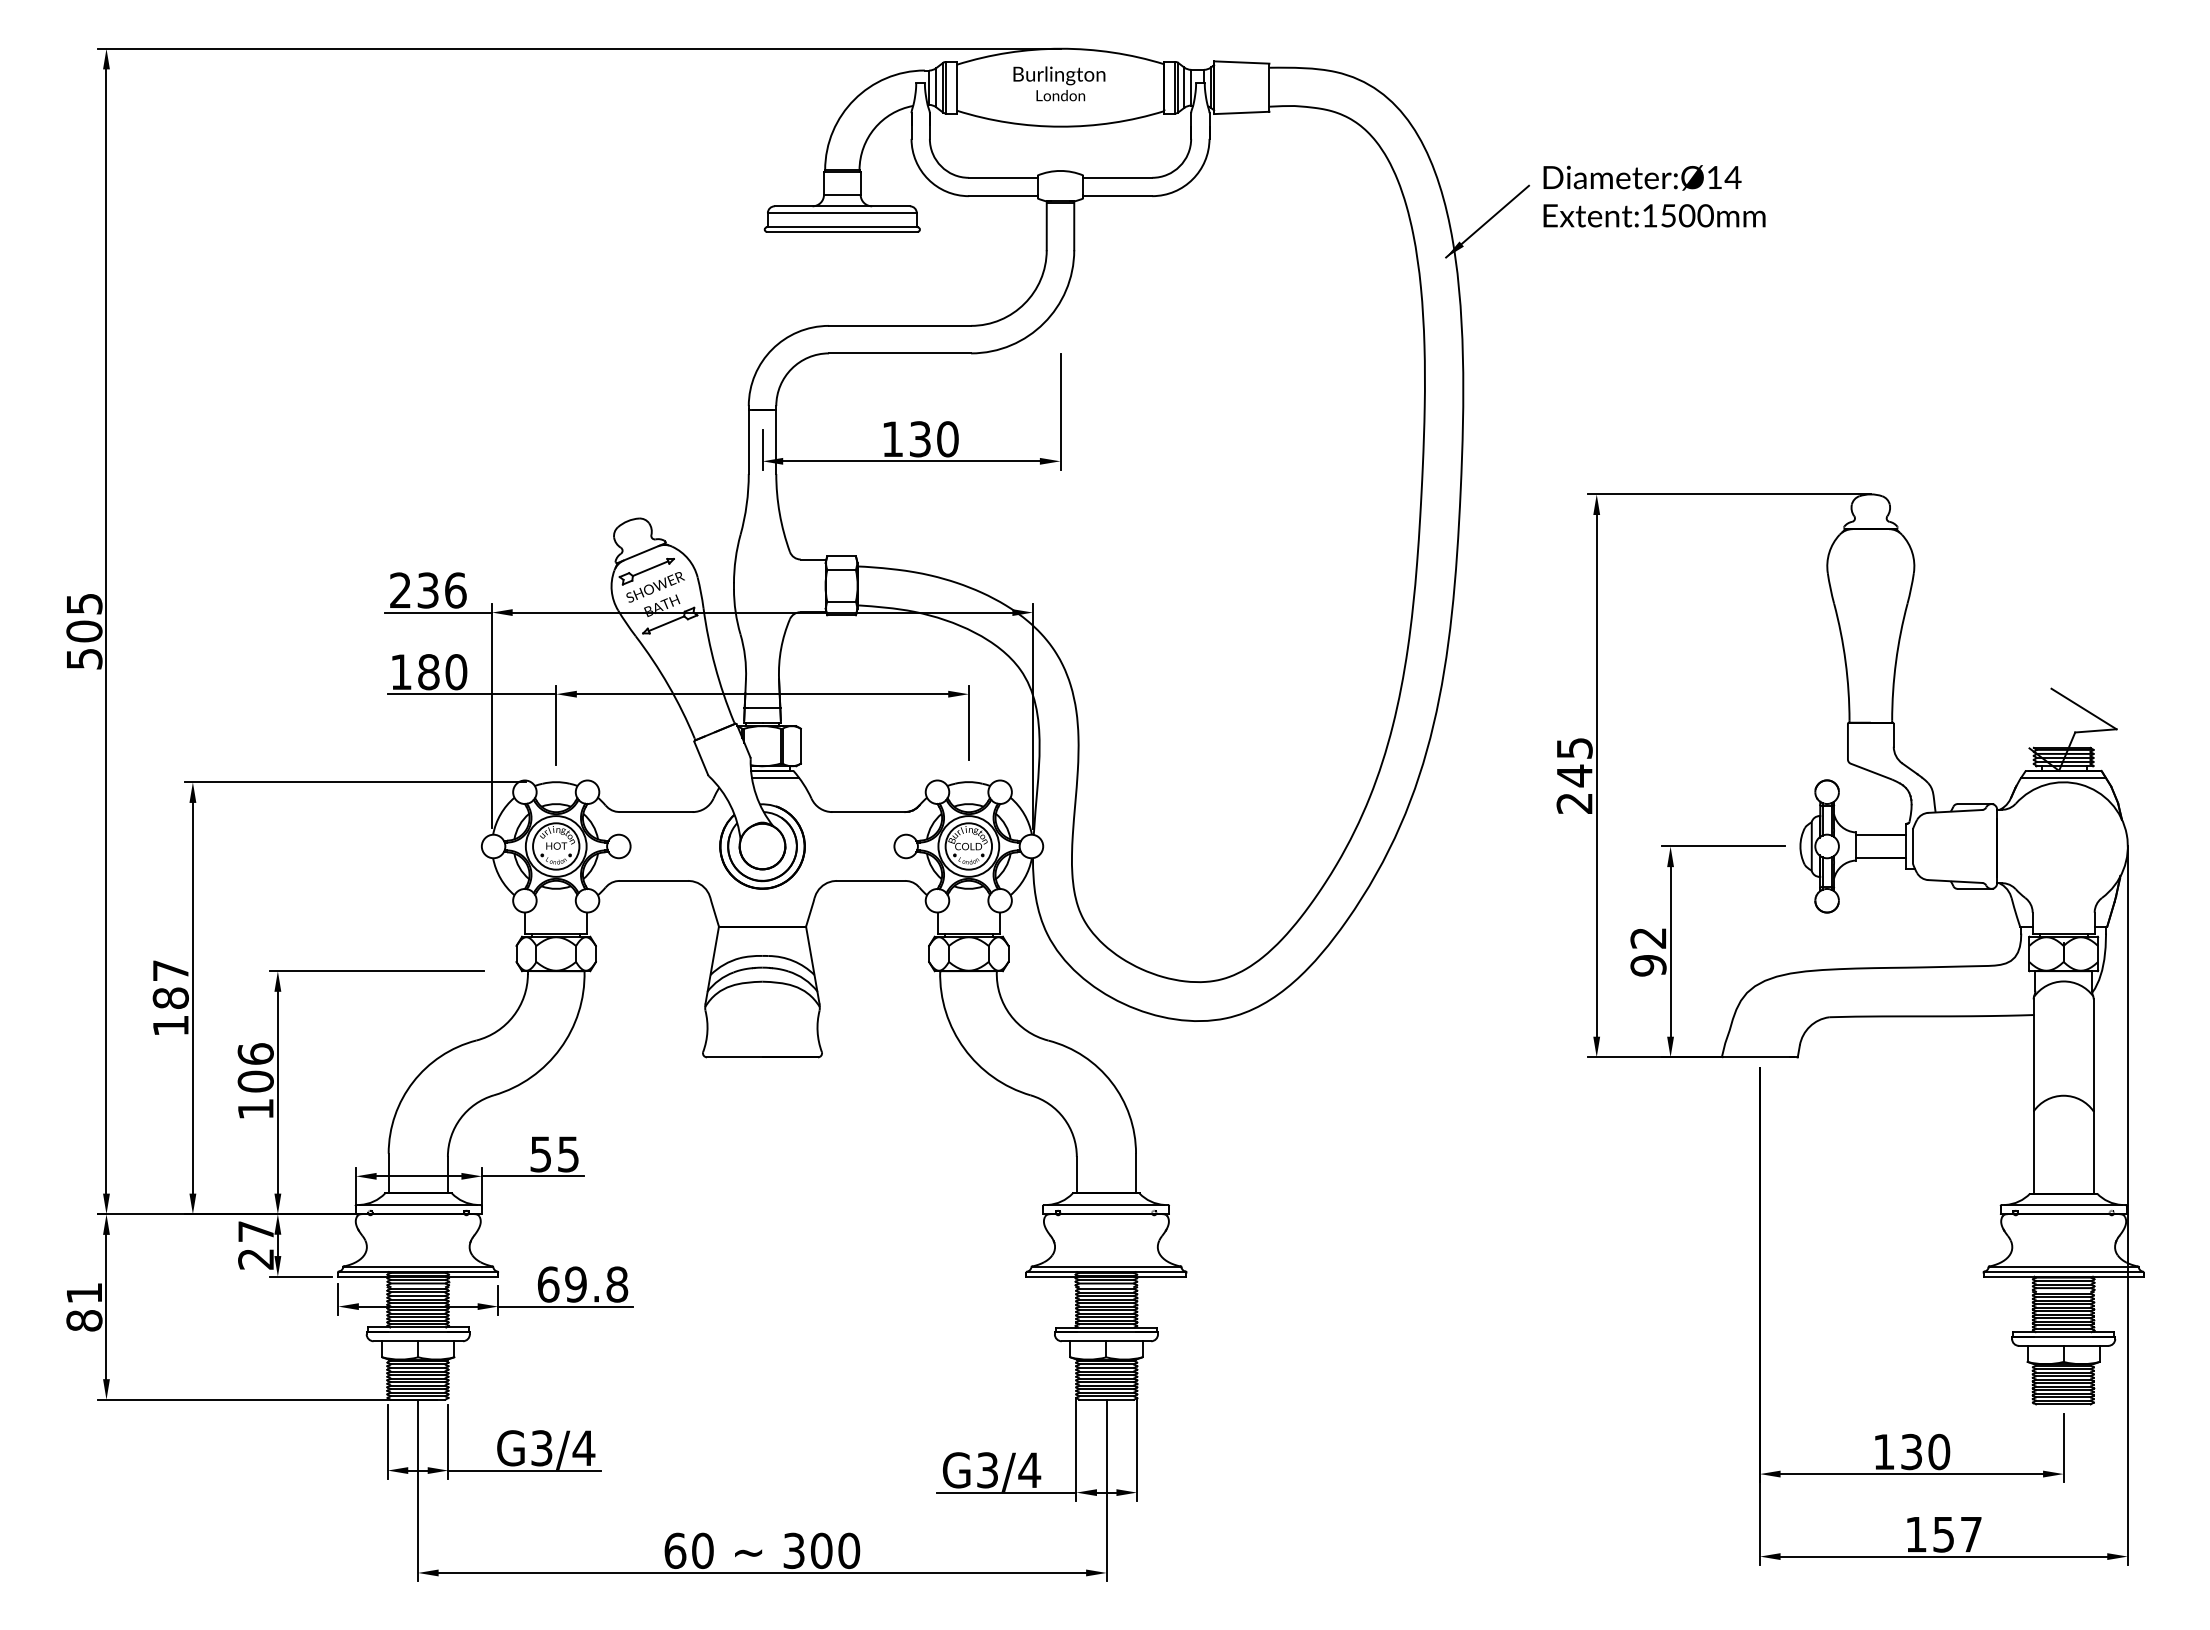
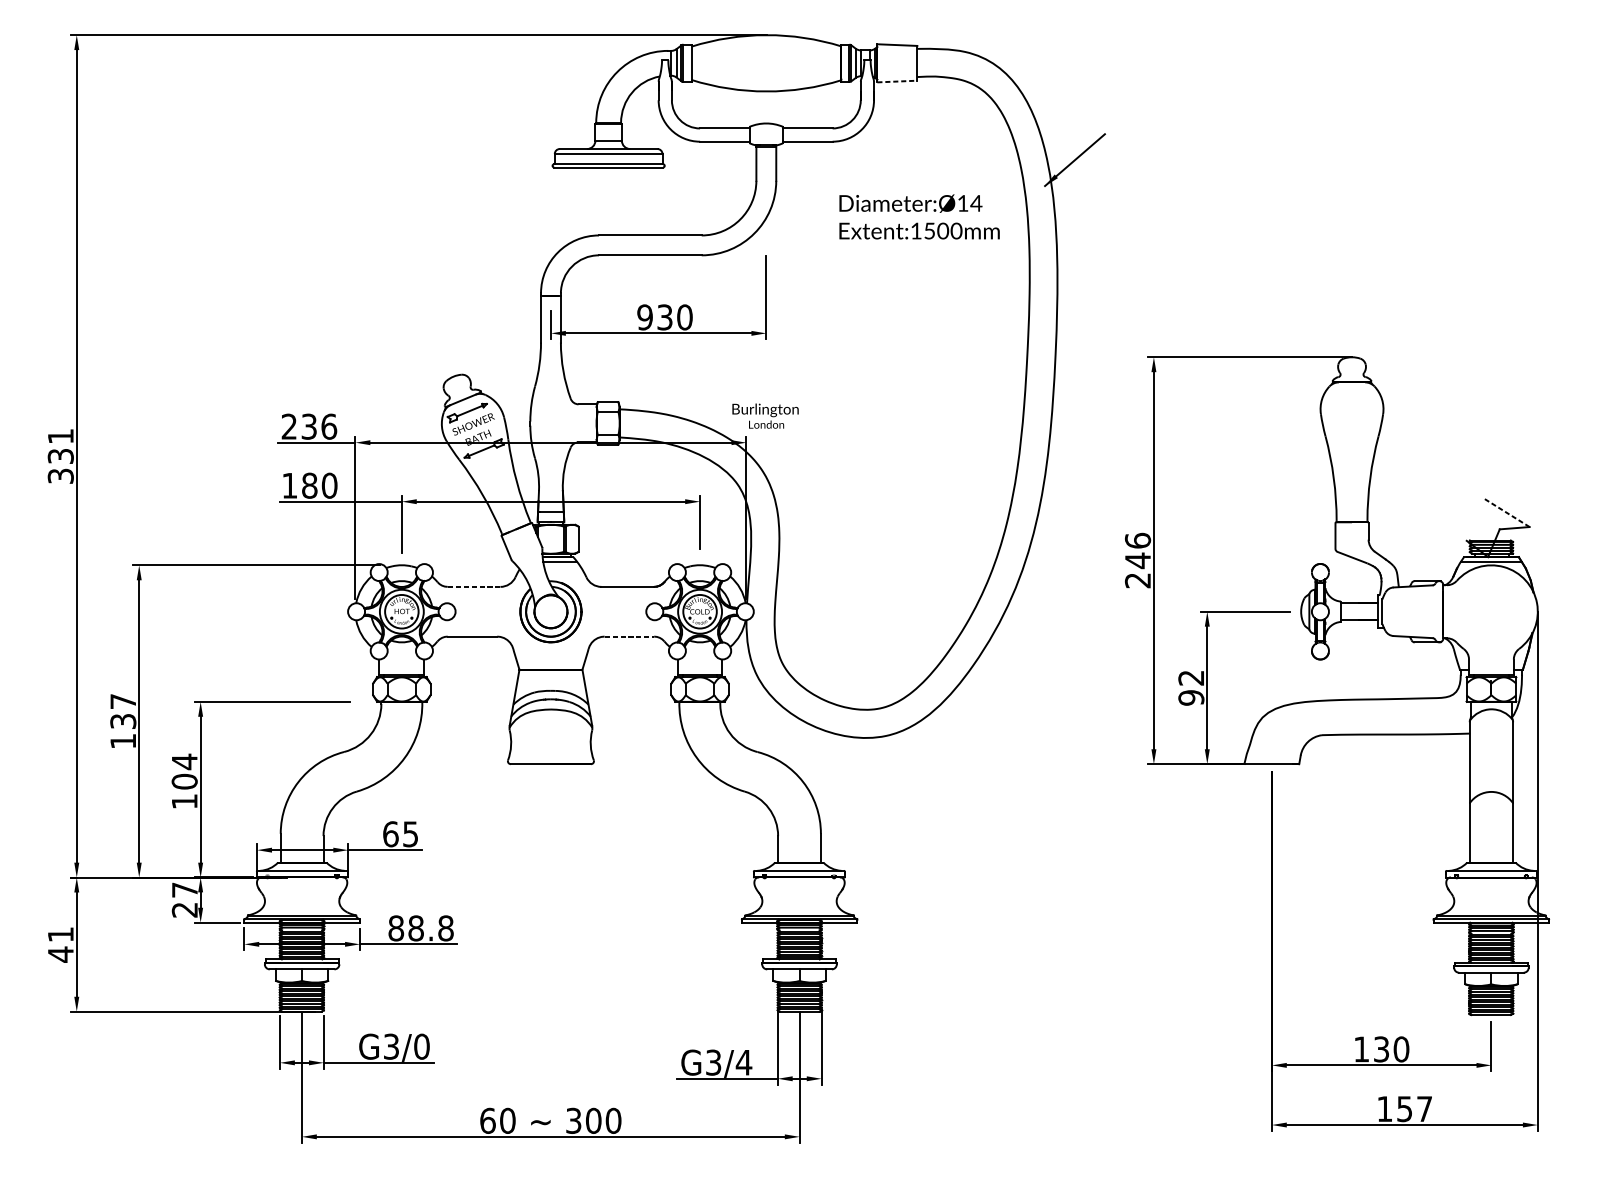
text: (1059, 83) -> (765, 415), moved
line: (1241, 112) -> (897, 81), solid -> dashed
text: (1654, 196) -> (919, 217), moved
text: (892, 439) -> (644, 317), 130 -> 930
text: (84, 631) -> (60, 456), 505 -> 331
line: (2083, 708) -> (1505, 512), solid -> dashed
text: (1574, 747) -> (1137, 540), 245 -> 246
line: (656, 812) -> (474, 587), solid -> dashed
line: (871, 880) -> (629, 636), solid -> dashed
text: (170, 998) -> (123, 721), 187 -> 137
text: (255, 1053) -> (184, 761), 106 -> 104
text: (541, 1154) -> (391, 834), 55 -> 65
text: (561, 1284) -> (405, 928), 69.8 -> 88.8
text: (84, 1320) -> (60, 954), 81 -> 41
text: (583, 1448) -> (421, 1046), G3/4 -> G3/0

